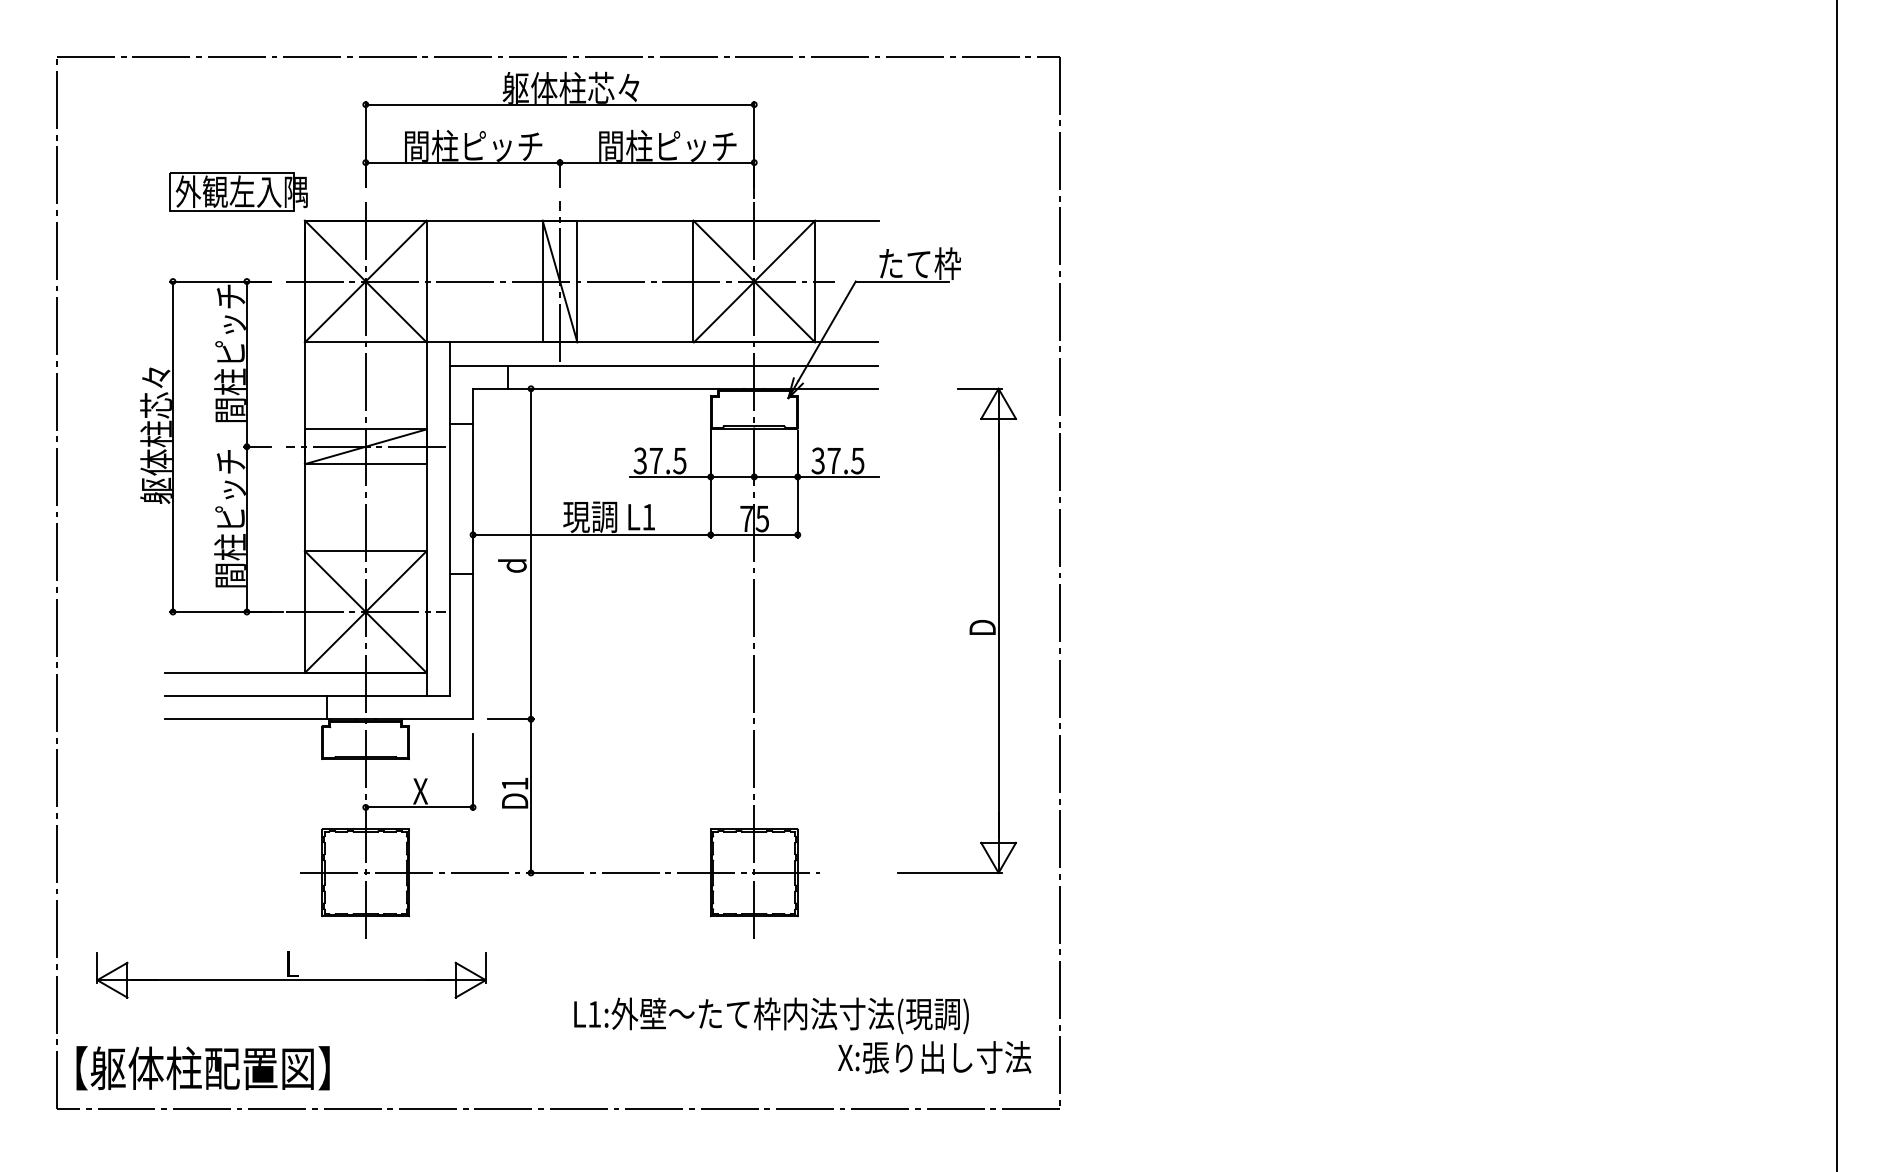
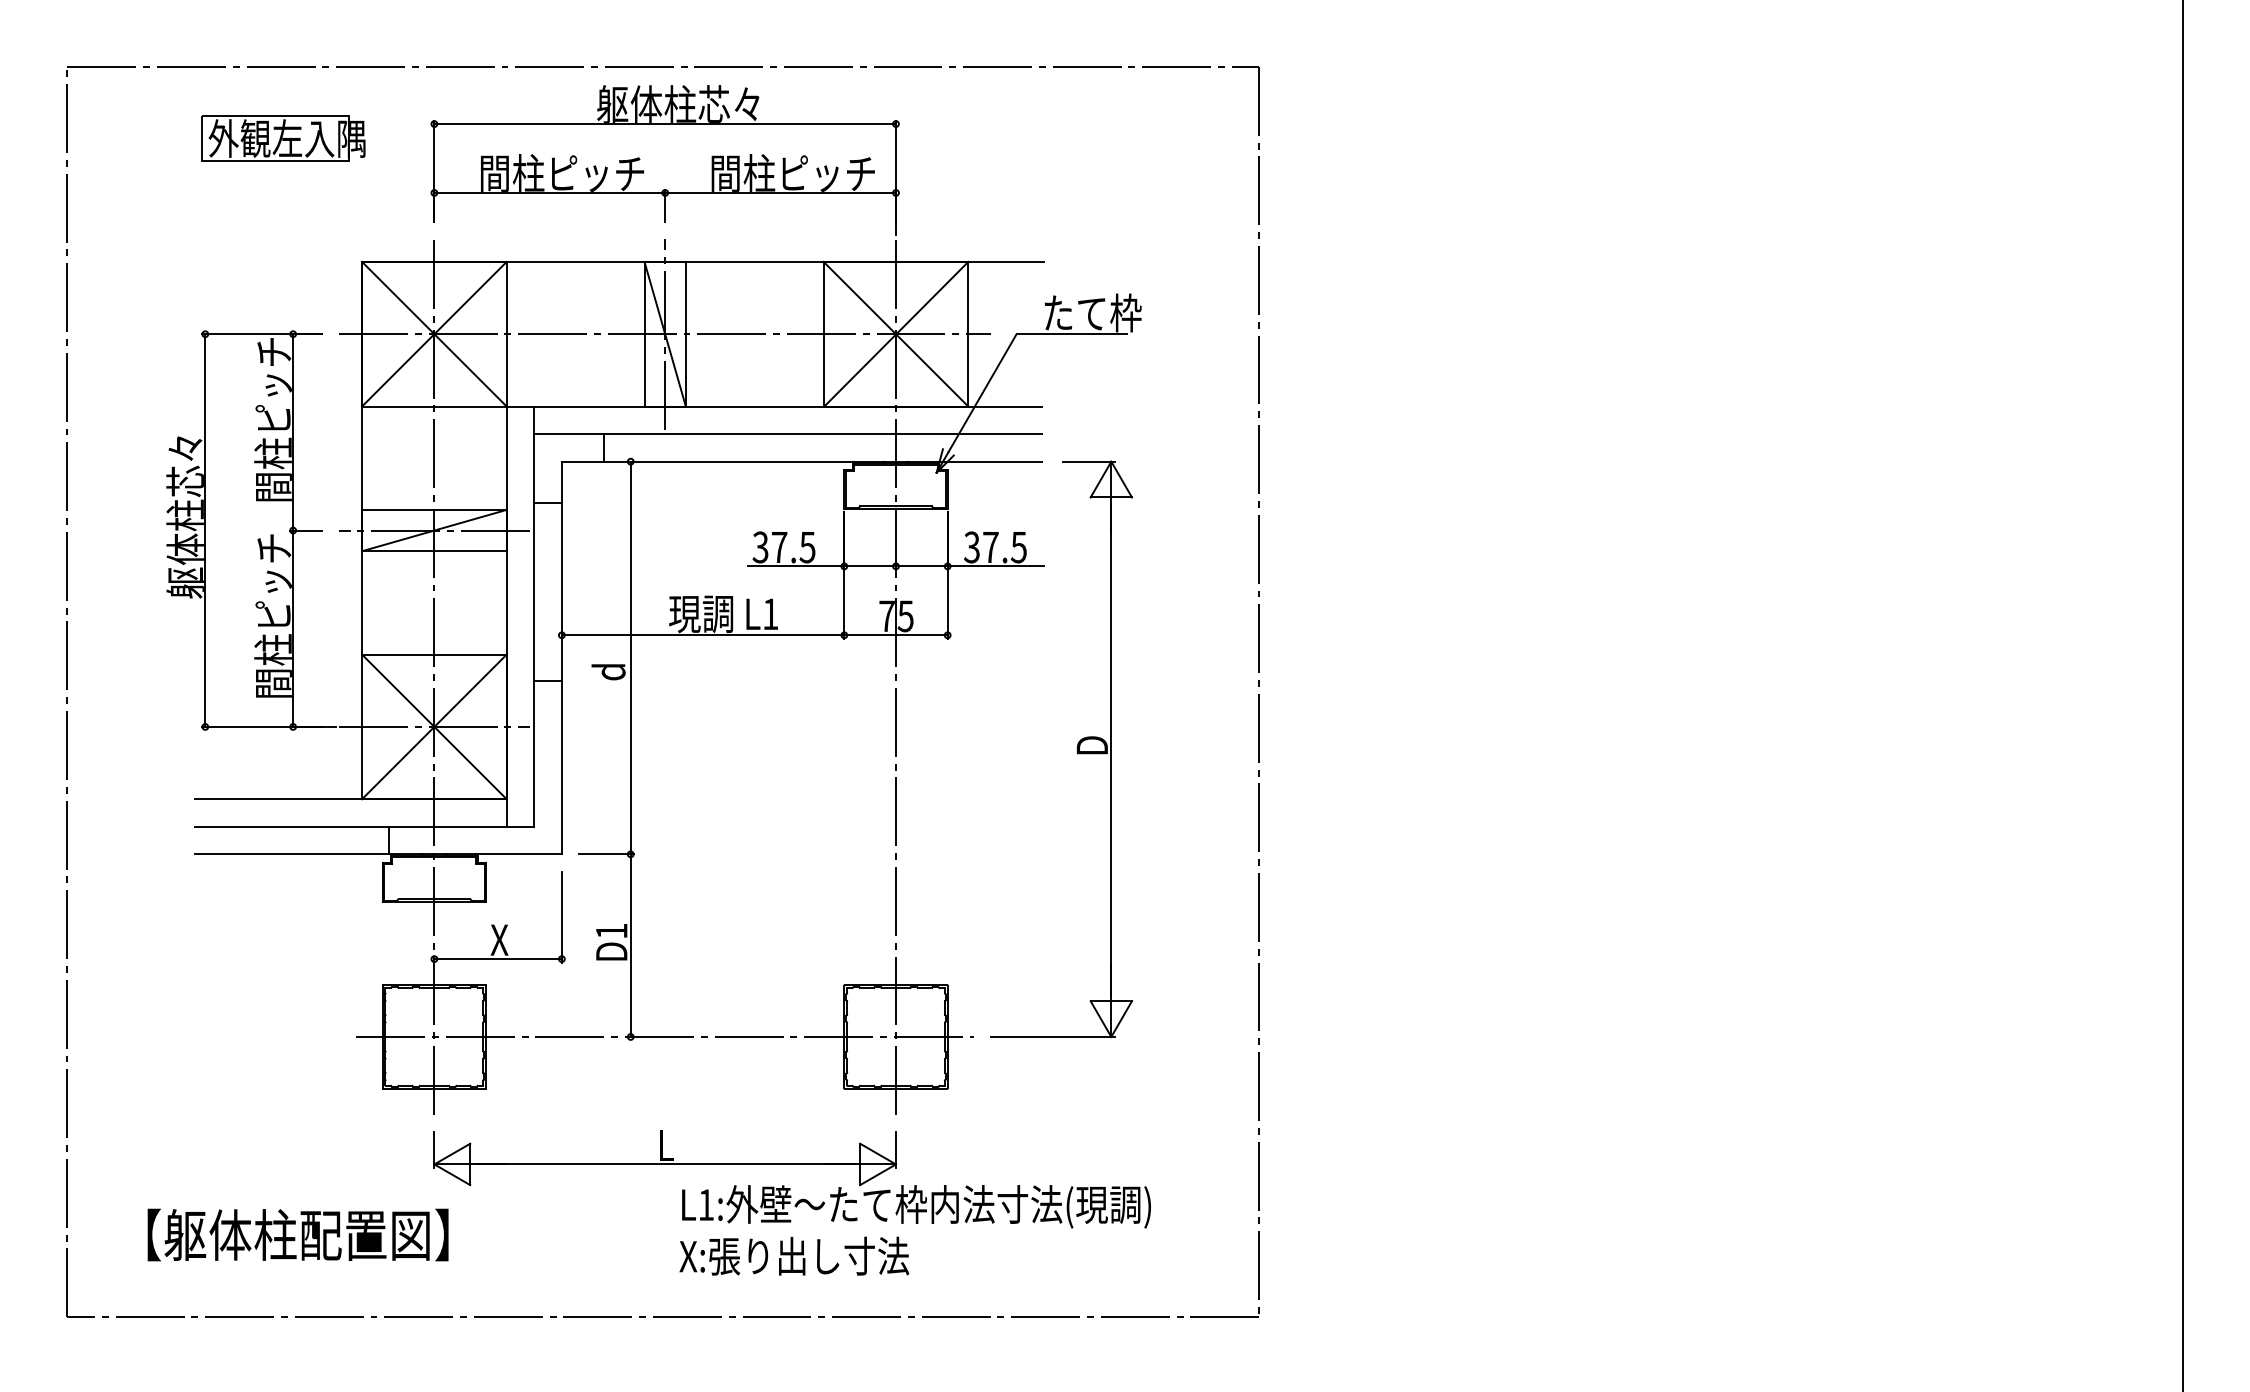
part: (238, 191) -> (283, 138), moved
part: (970, 631) -> (1077, 749), moved
part: (291, 975) -> (665, 1158), moved
text: (934, 1056) -> (794, 1255), moved
text: (202, 1067) -> (297, 1234), moved

